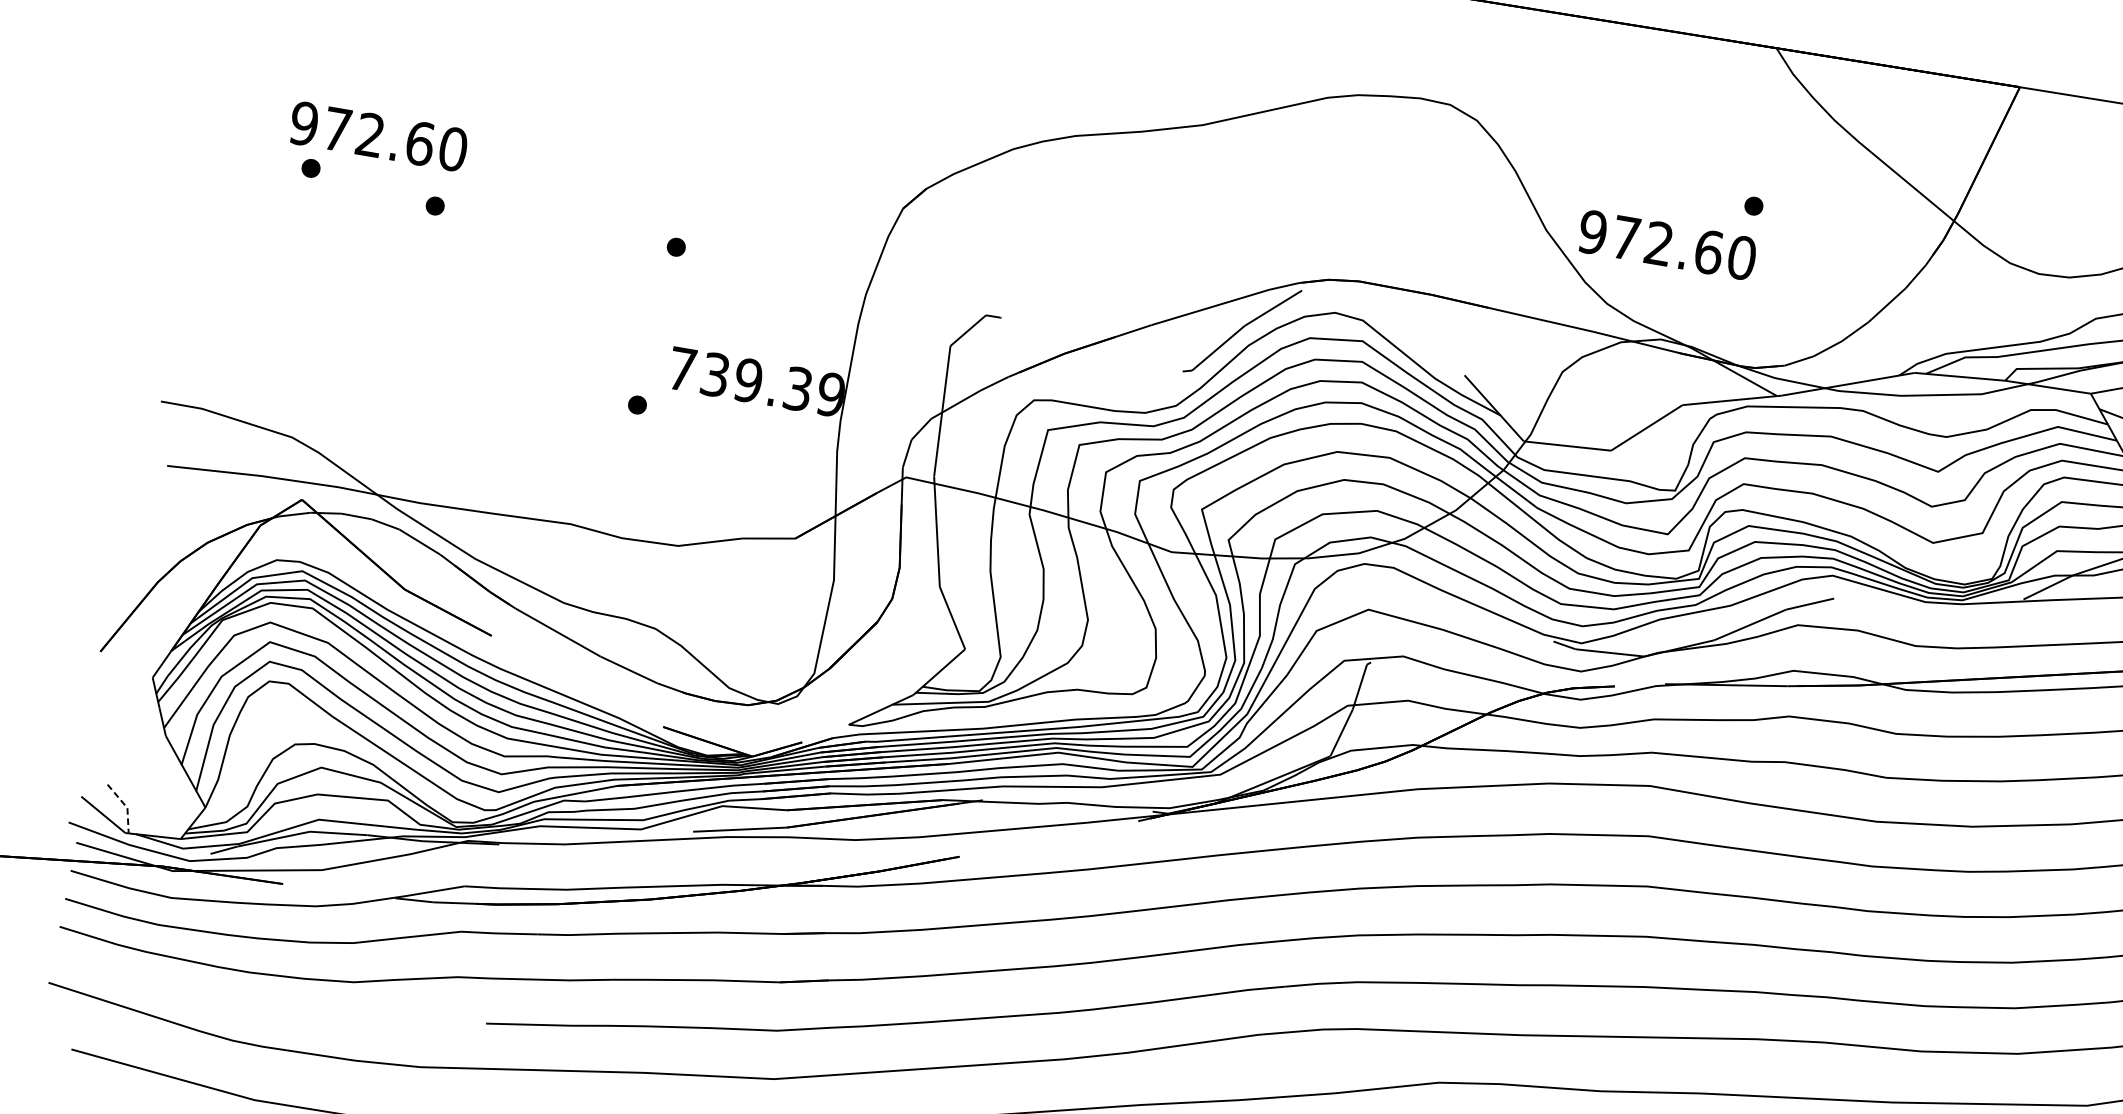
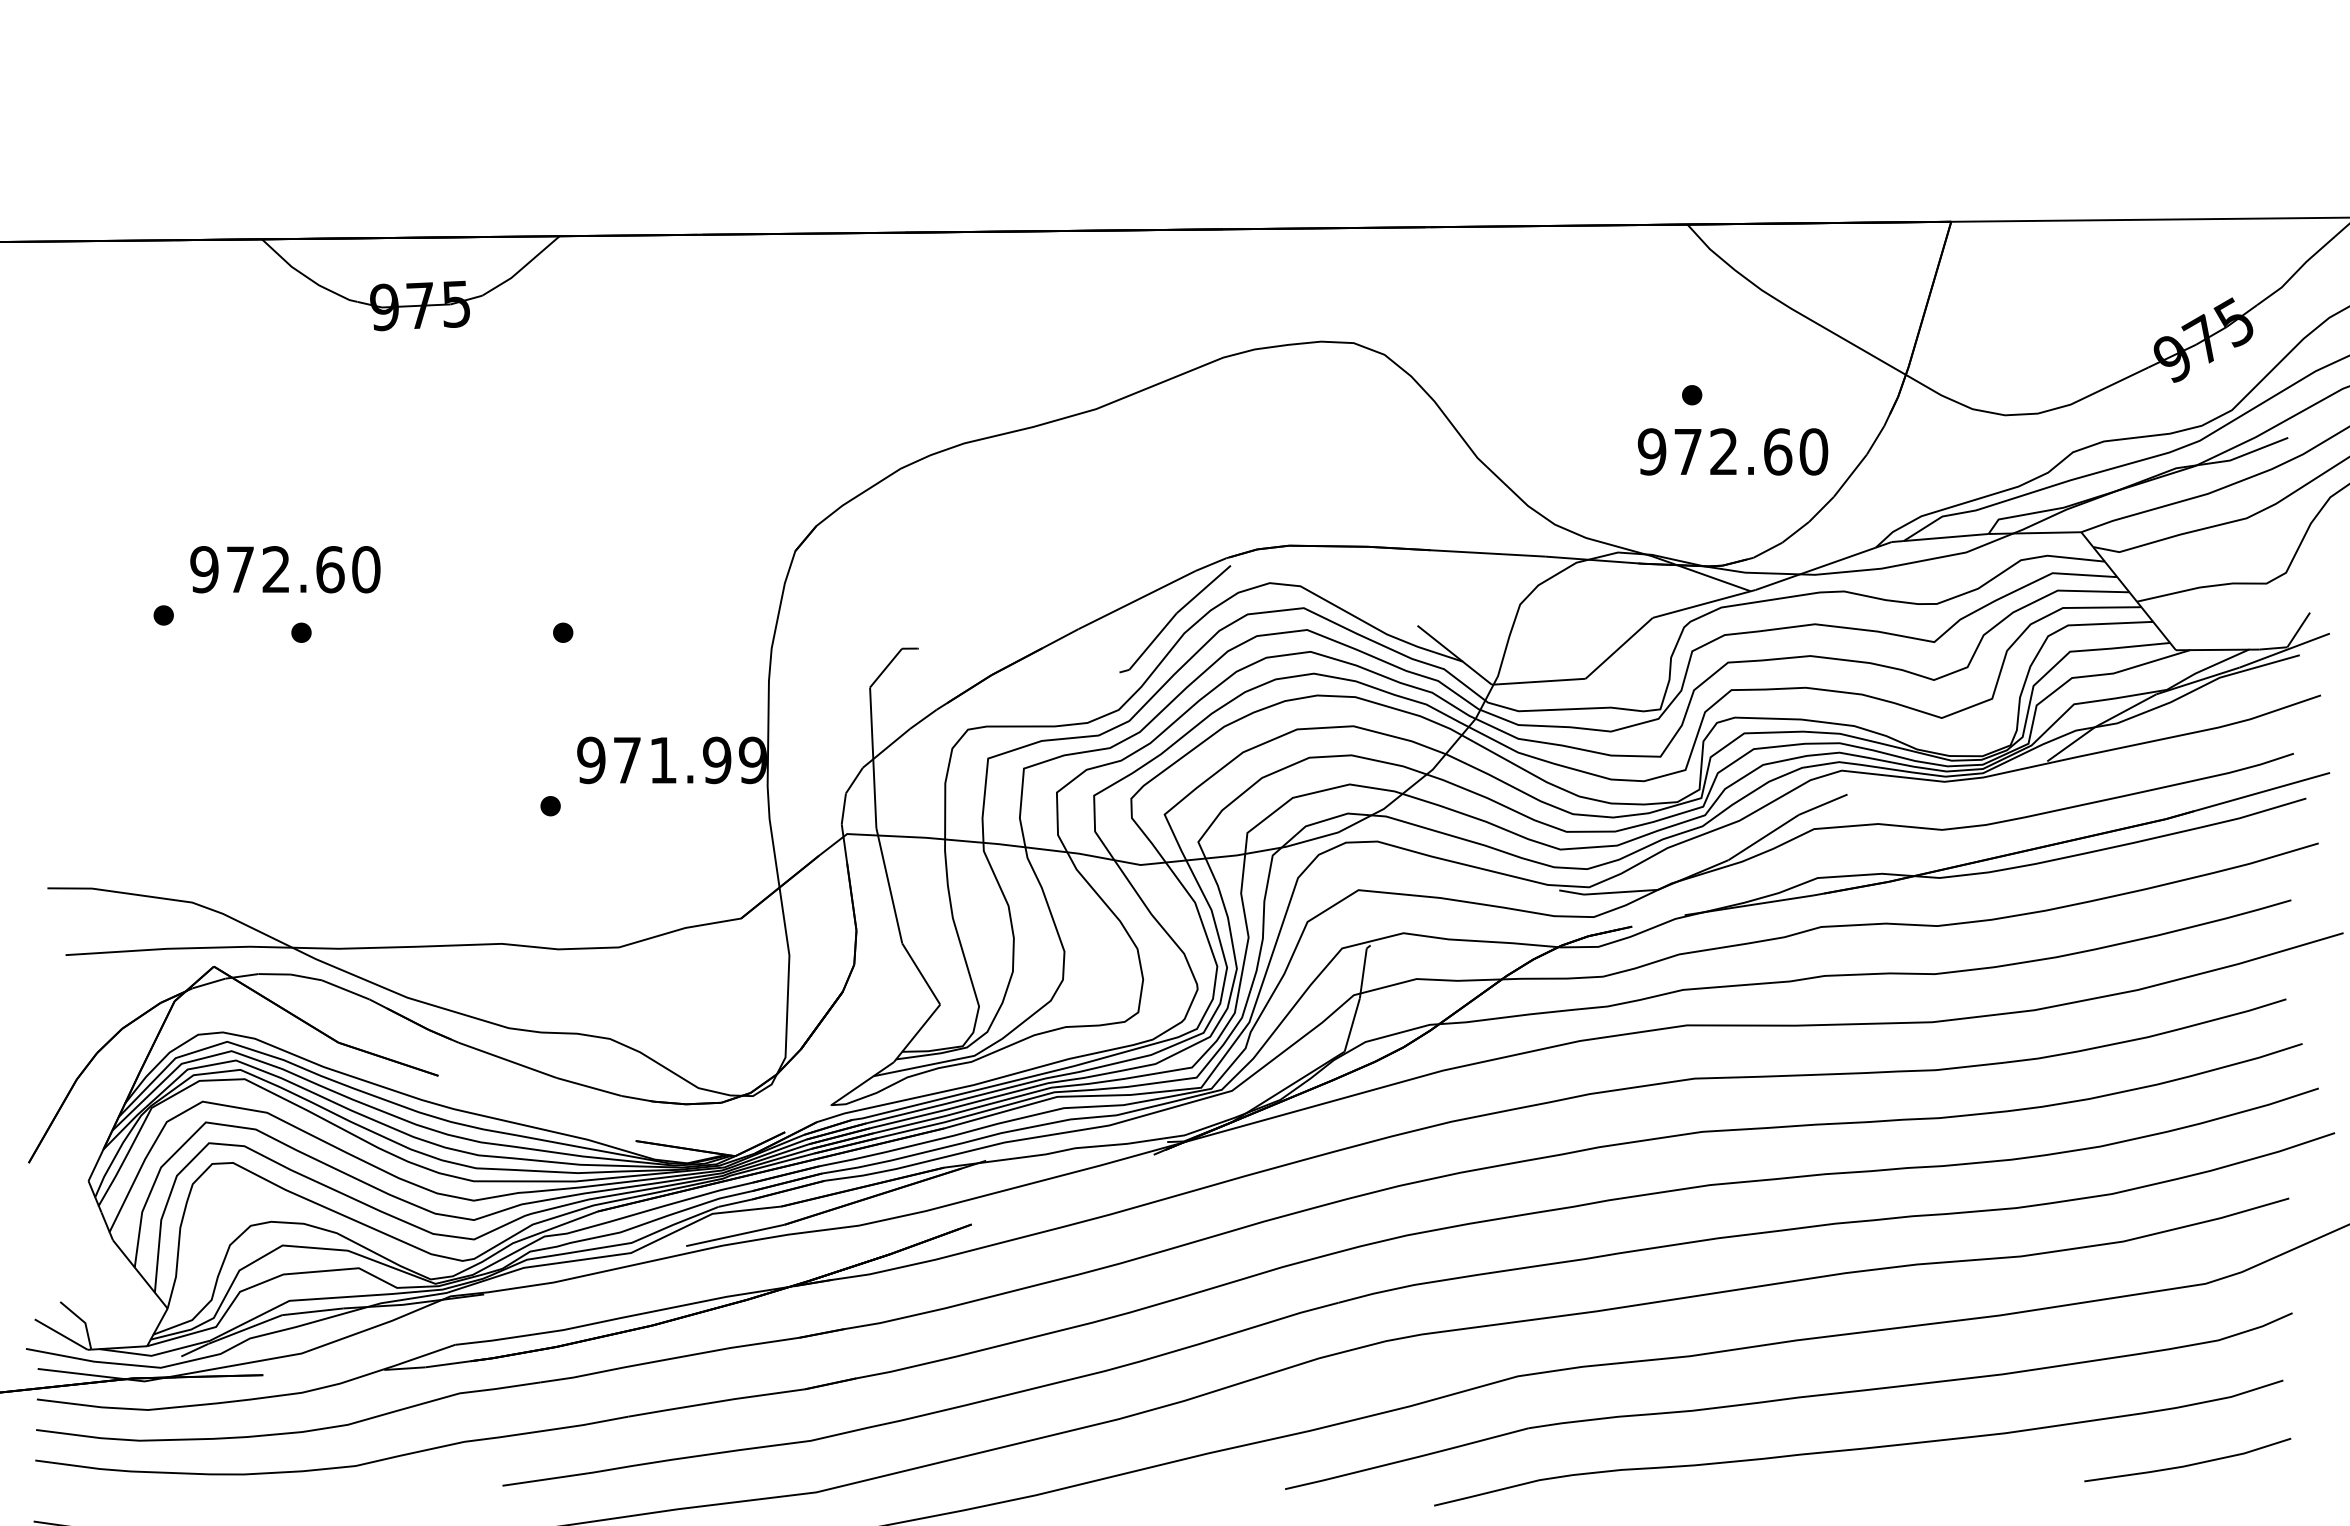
text: (378, 136) -> (285, 569), moved
text: (1667, 244) -> (1732, 451), moved
text: (740, 379) -> (654, 760), 739.39 -> 971.99
line: (125, 806) -> (83, 1321), dashed -> solid

